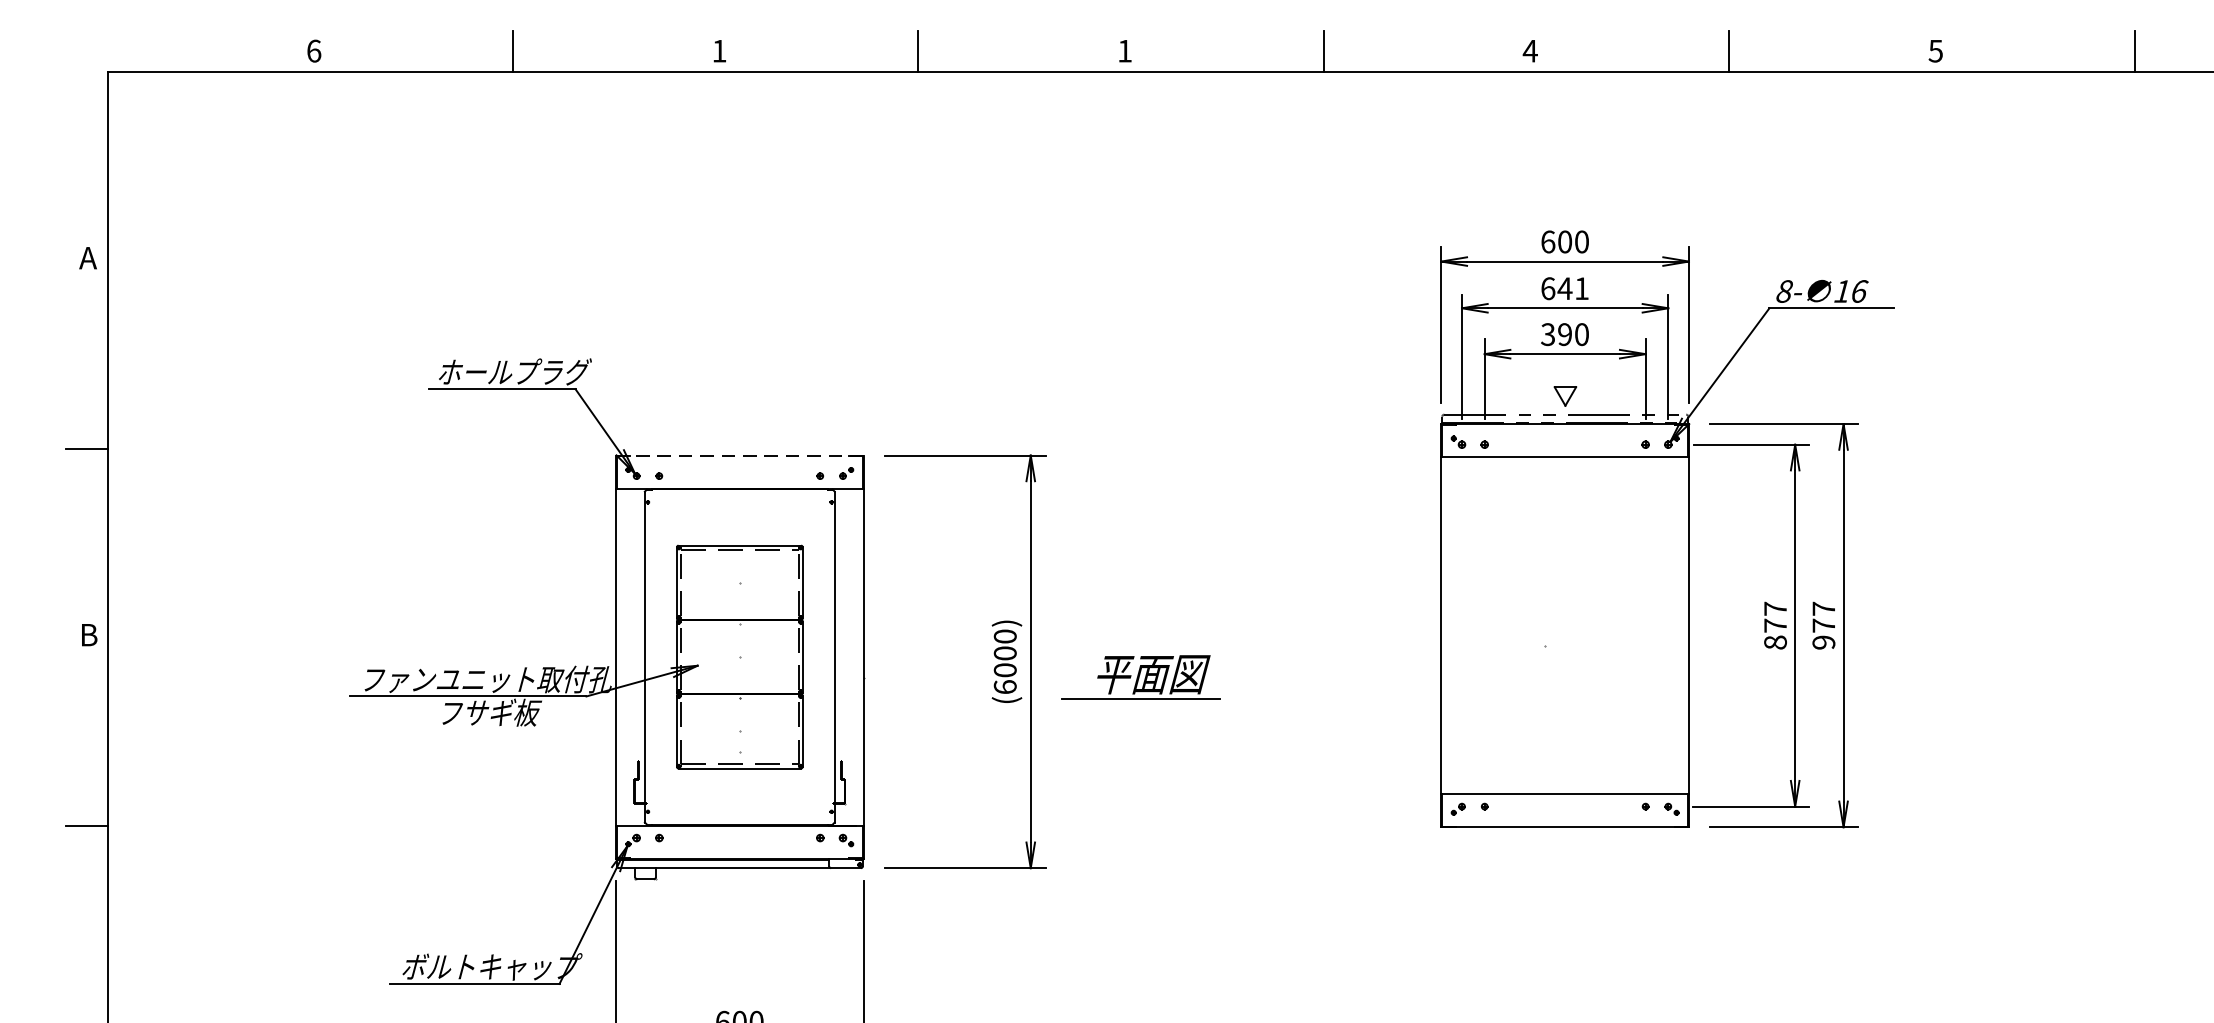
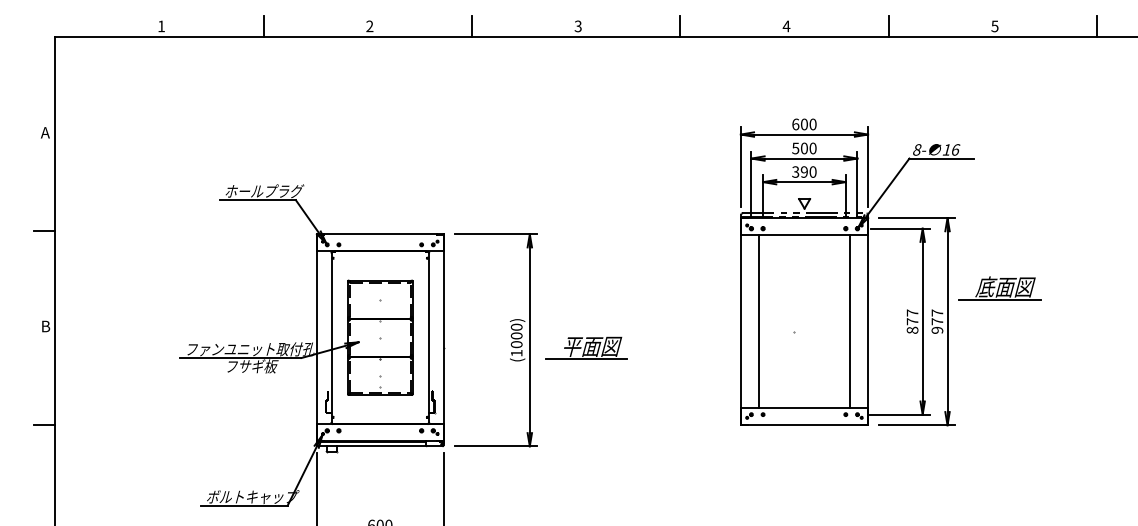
text: (314, 51) -> (161, 26), 6 -> 1
text: (718, 51) -> (369, 26), 1 -> 2
text: (1123, 51) -> (577, 26), 1 -> 3
text: (1565, 288) -> (804, 148), 641 -> 500
line: (740, 456) -> (380, 234), dashed -> solid
part: (1944, 561) -> (999, 288), added
line: (1475, 625) -> (758, 321), added
line: (1654, 625) -> (850, 321), added
text: (1004, 685) -> (516, 352), (6000) -> (1000)

